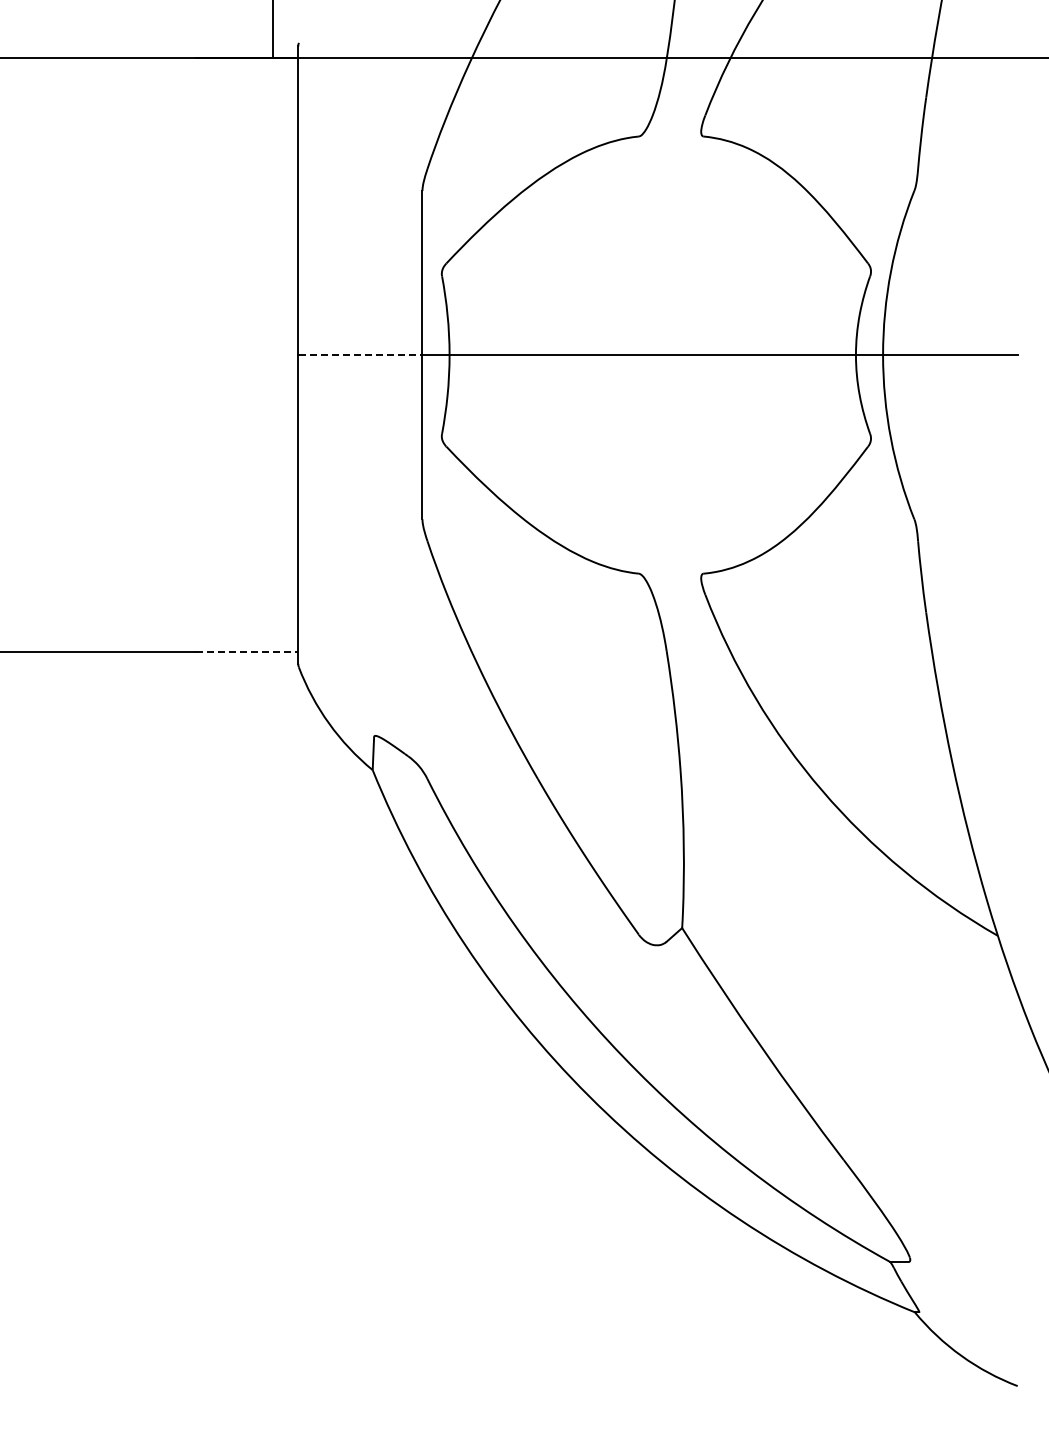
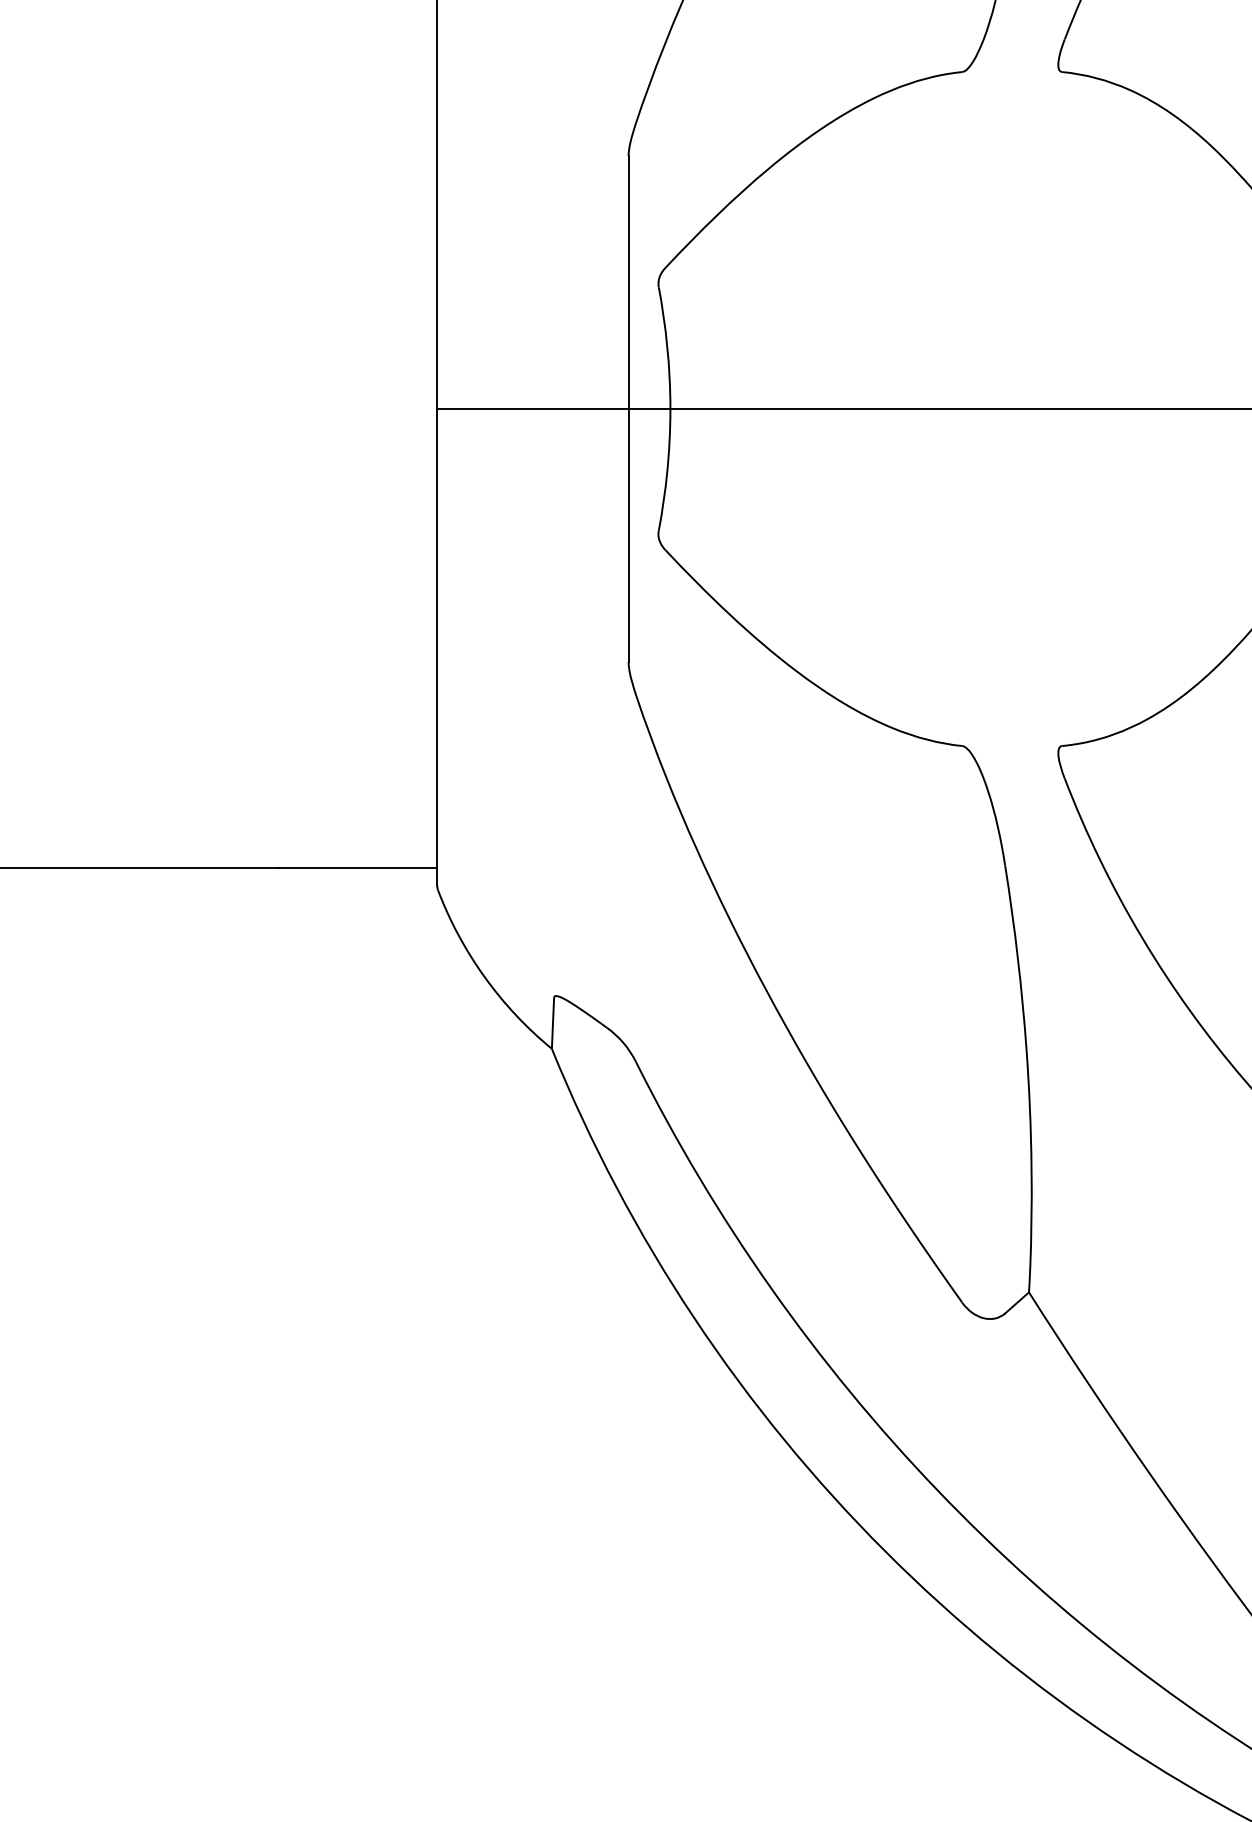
line: (360, 355) -> (533, 409), dashed -> solid
line: (247, 652) -> (358, 867), dashed -> solid

